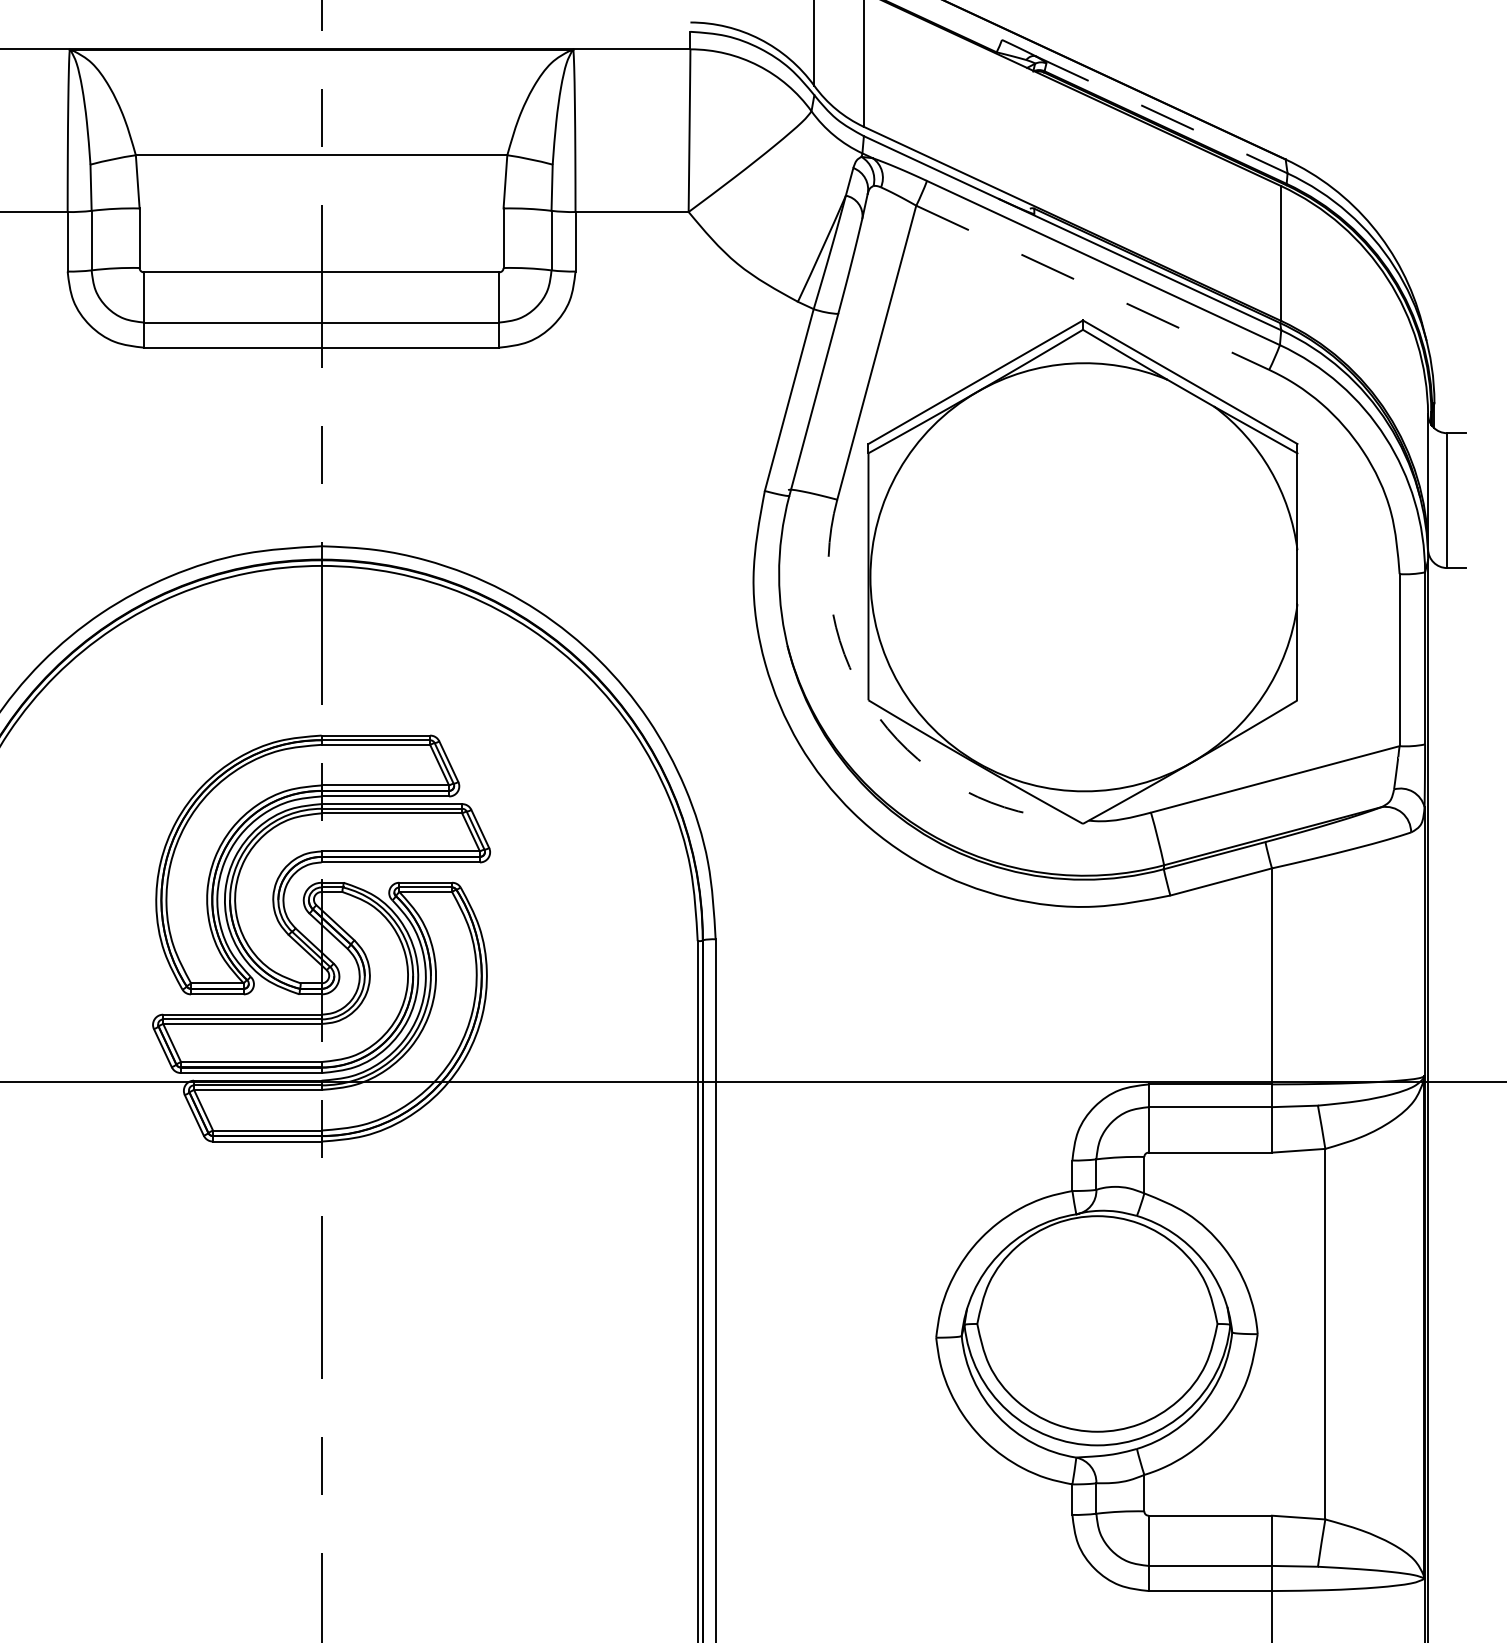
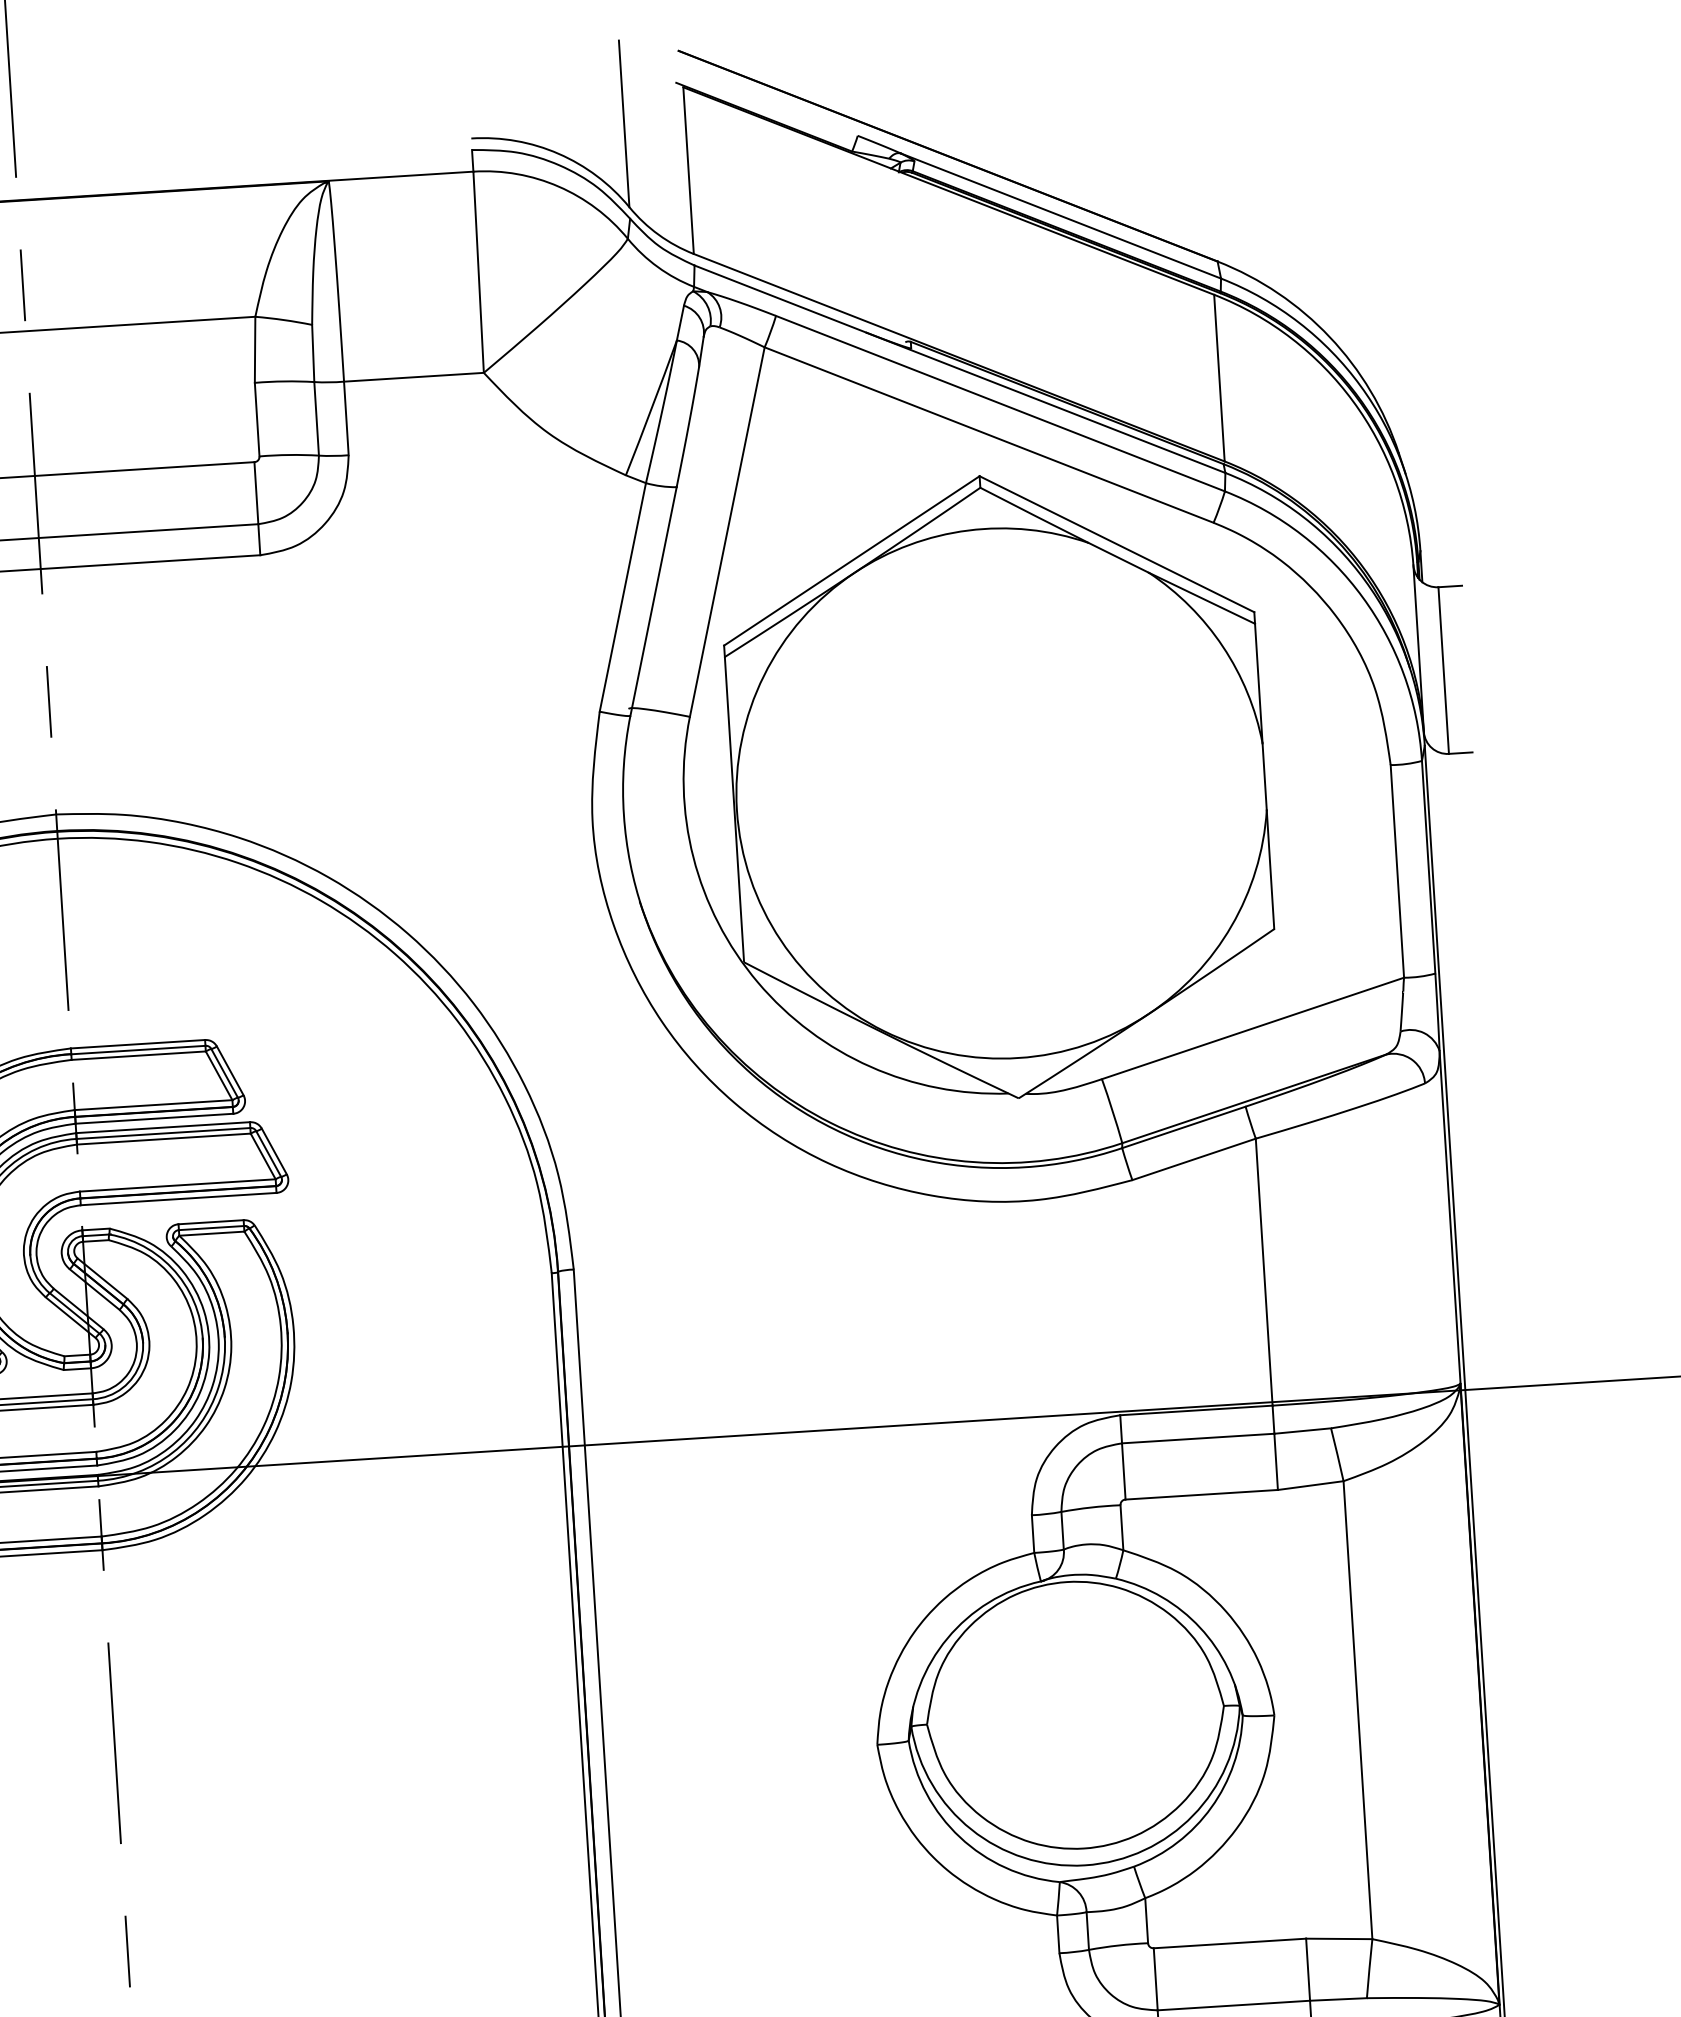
line: (1161, 114) -> (1060, 215), dashed -> solid
line: (1092, 287) -> (988, 434), dashed -> solid
arc: (878, 717) -> (757, 982), dashed -> solid

